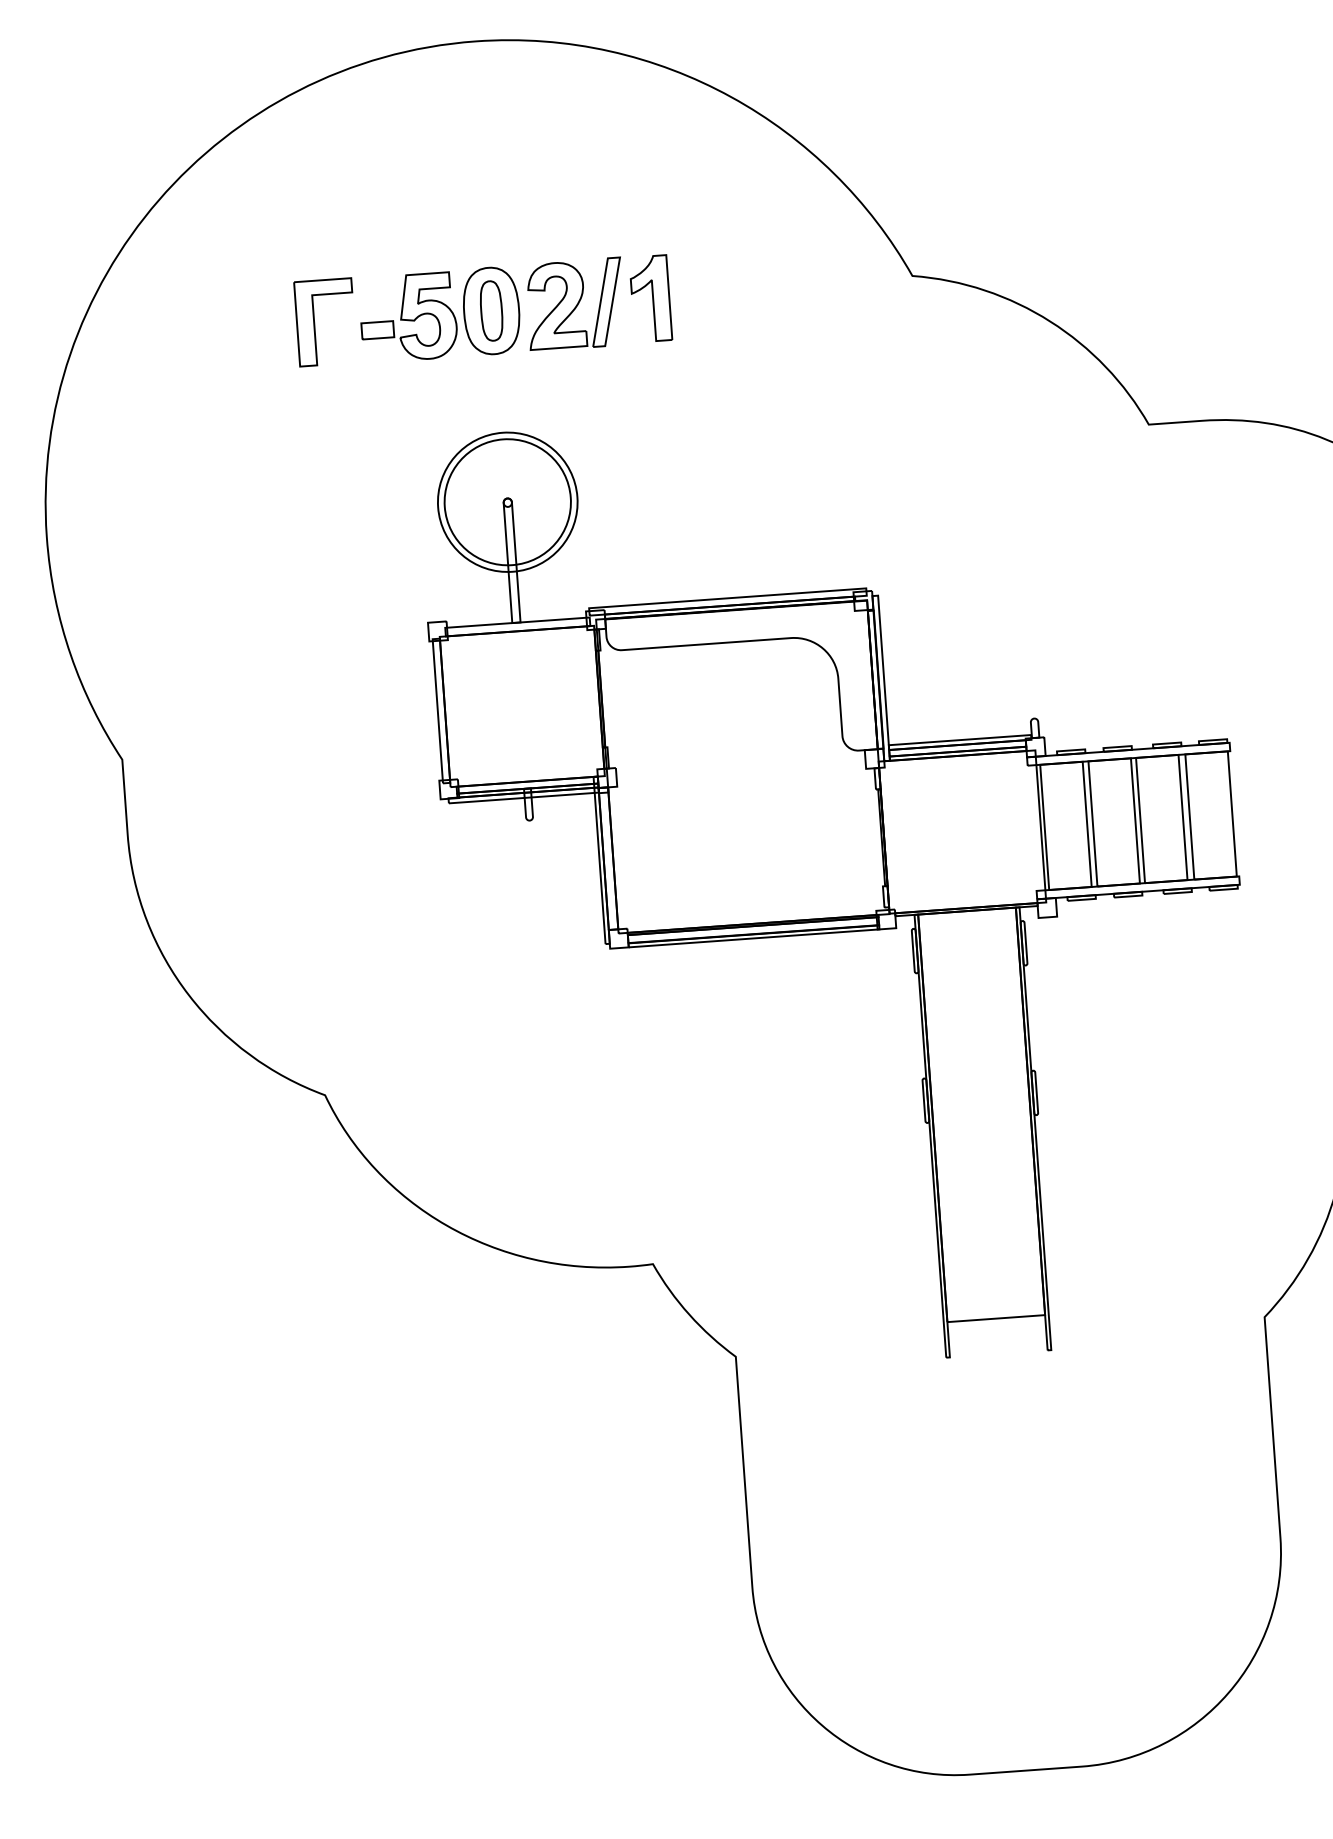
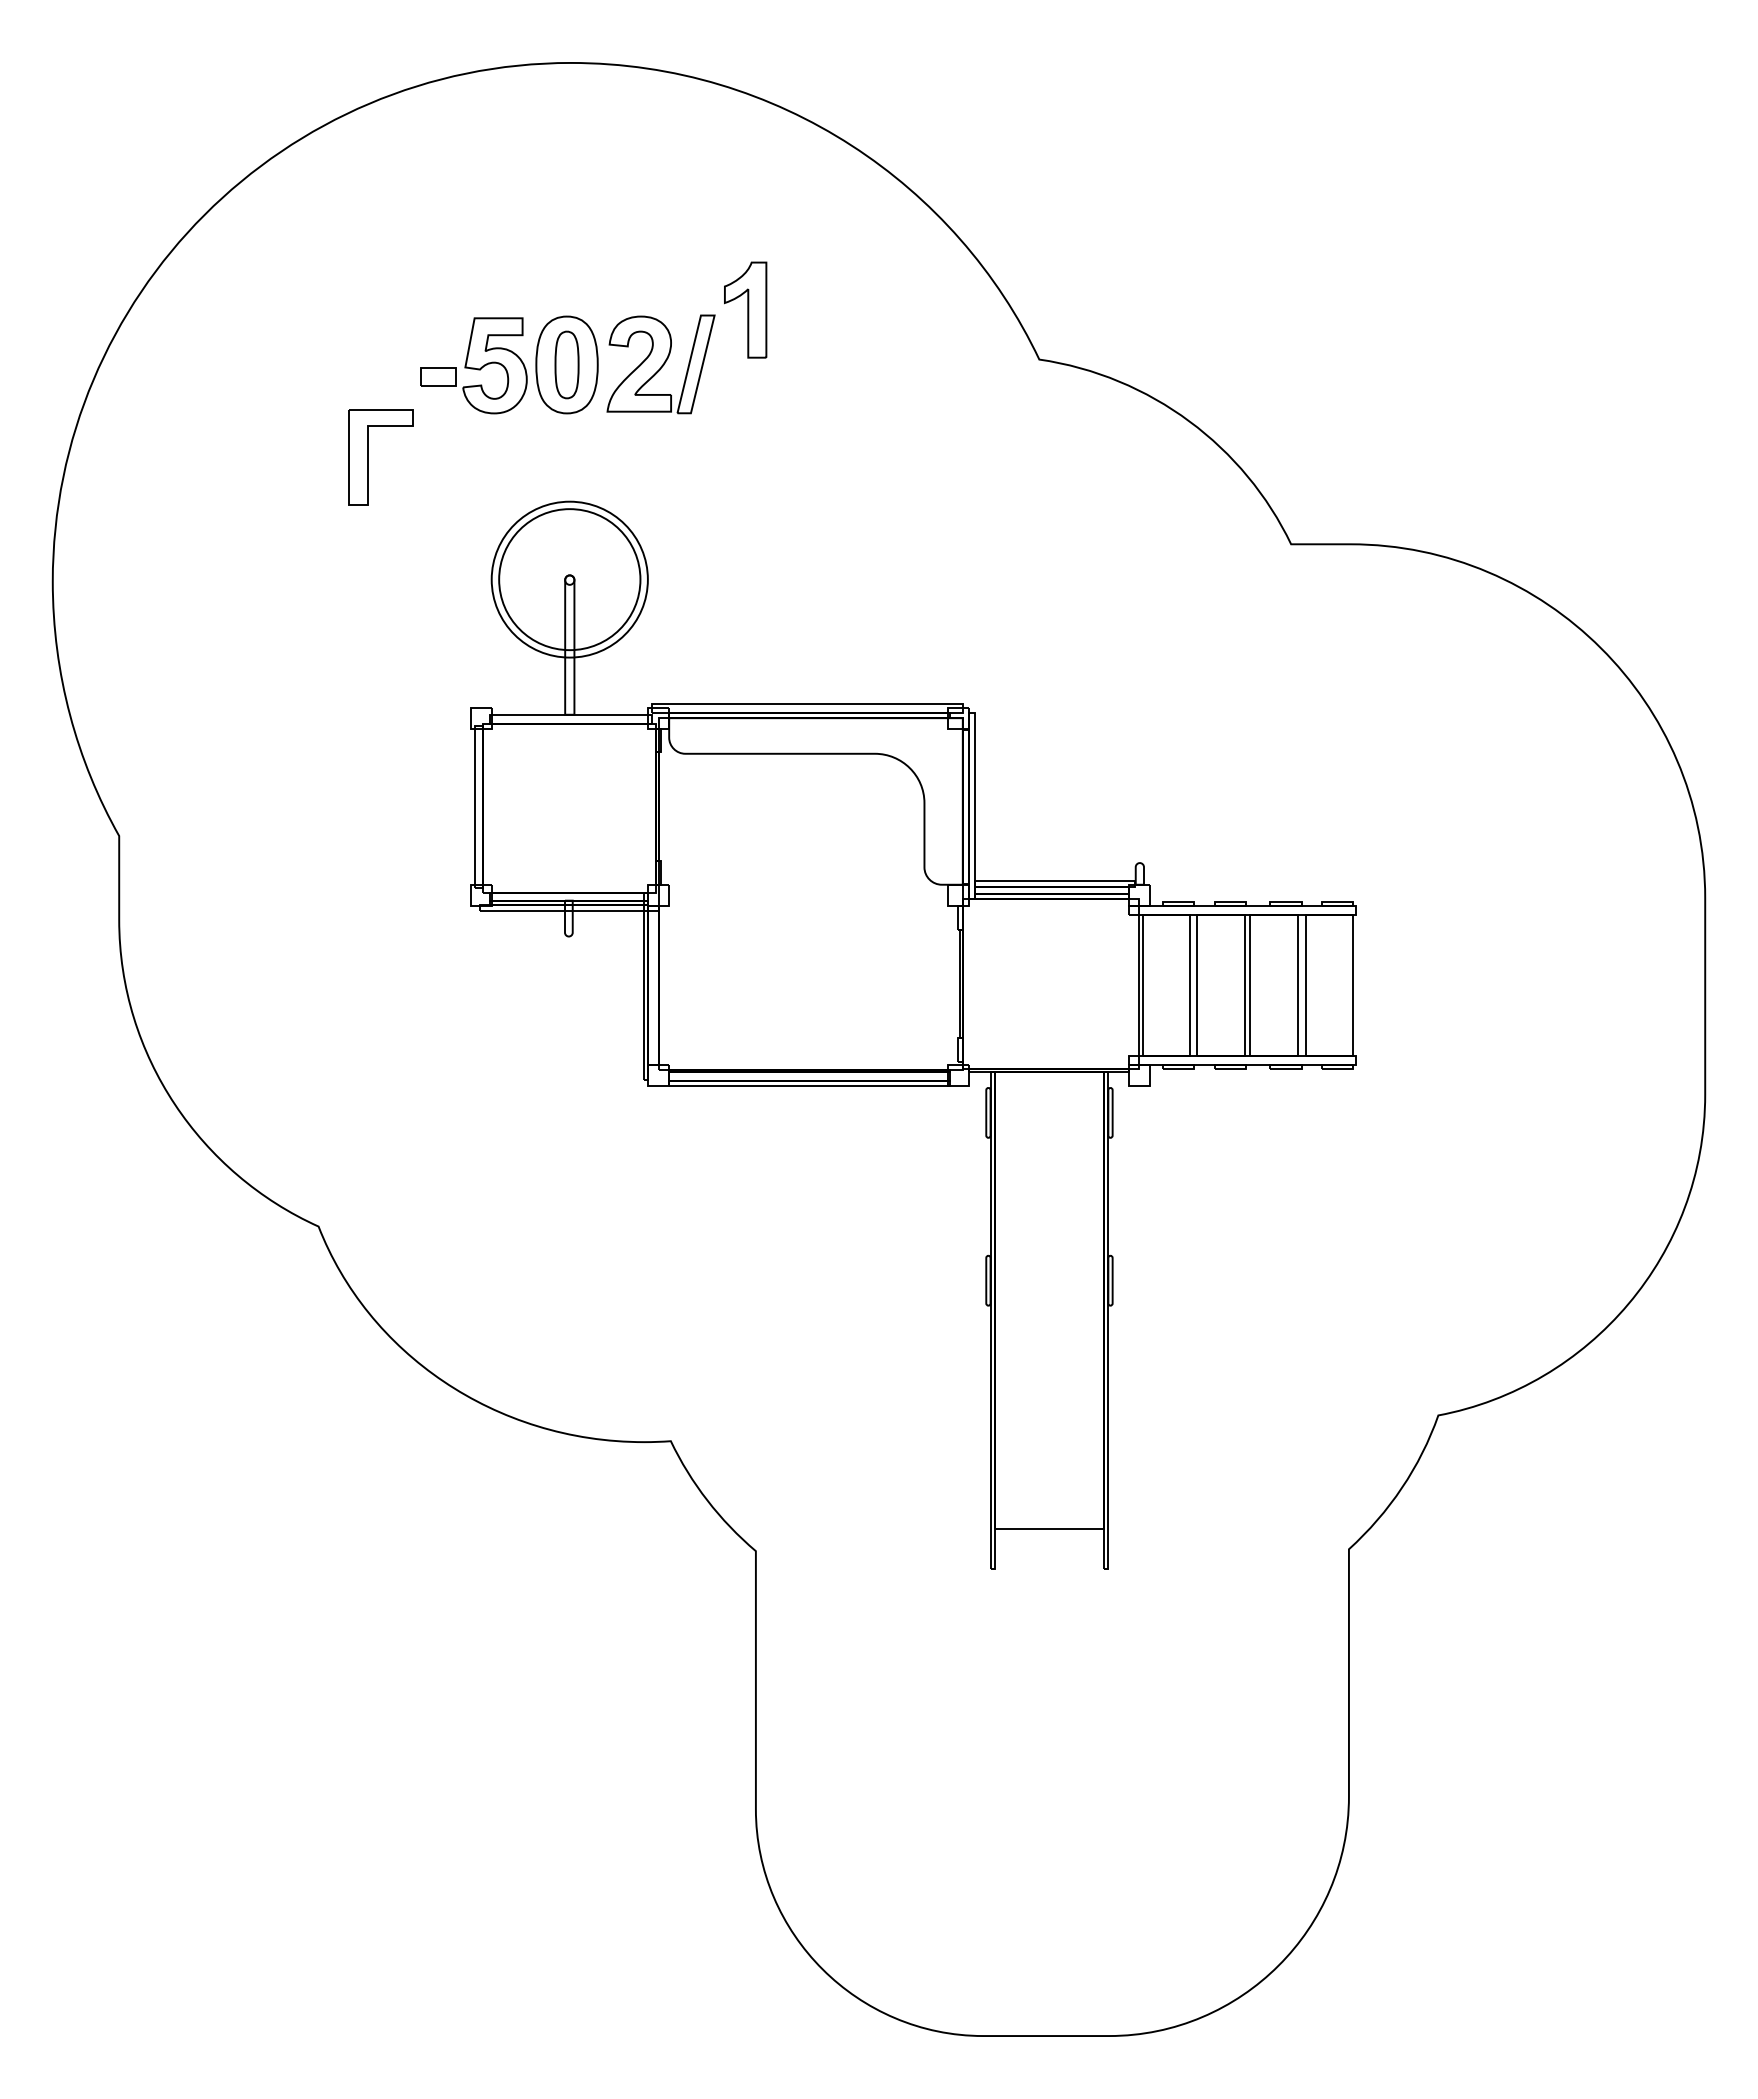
part: (650, 298) -> (745, 309), moved
part: (314, 323) -> (368, 457), moved

